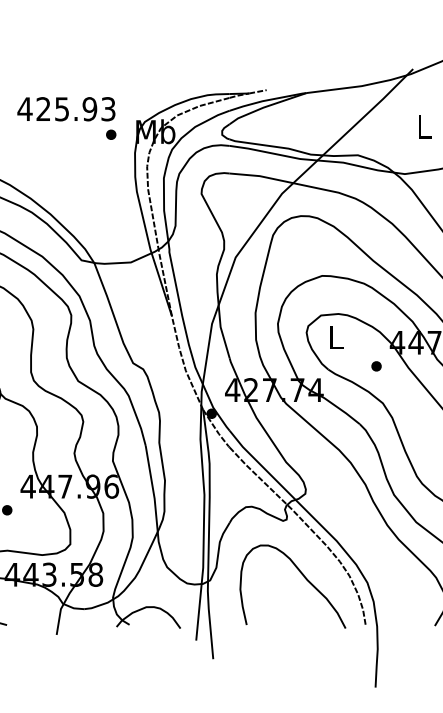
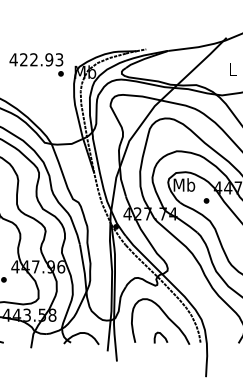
text: (61, 108) -> (33, 59), 425.93 -> 422.93
text: (336, 336) -> (184, 184), L -> Mb
curve: (294, 611) -> (161, 335), added

